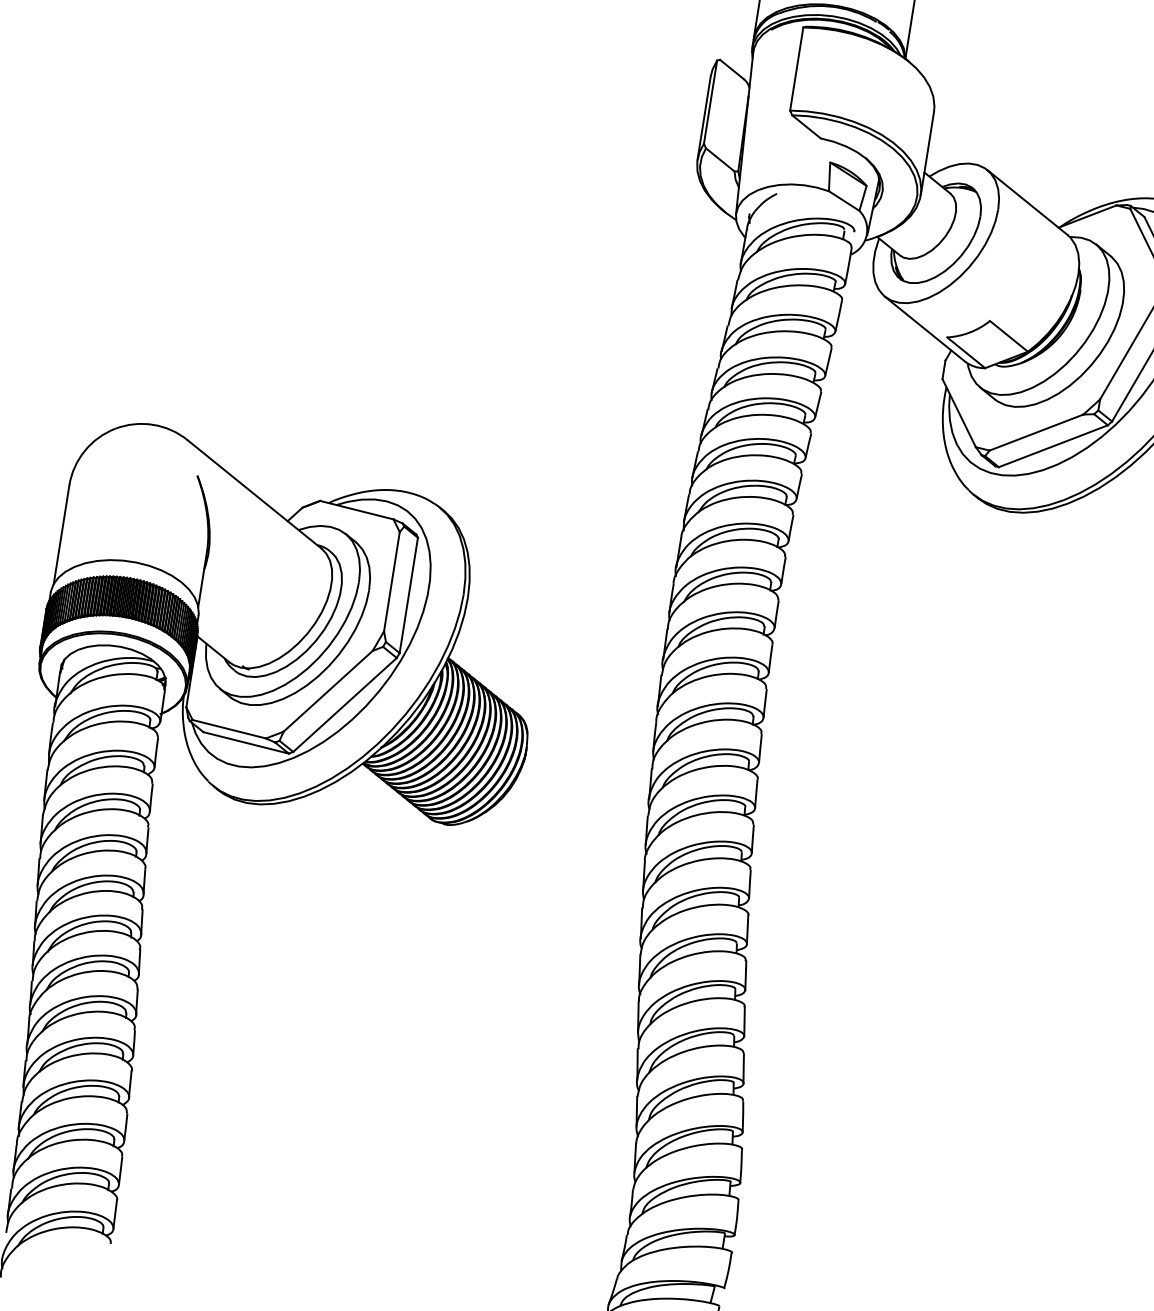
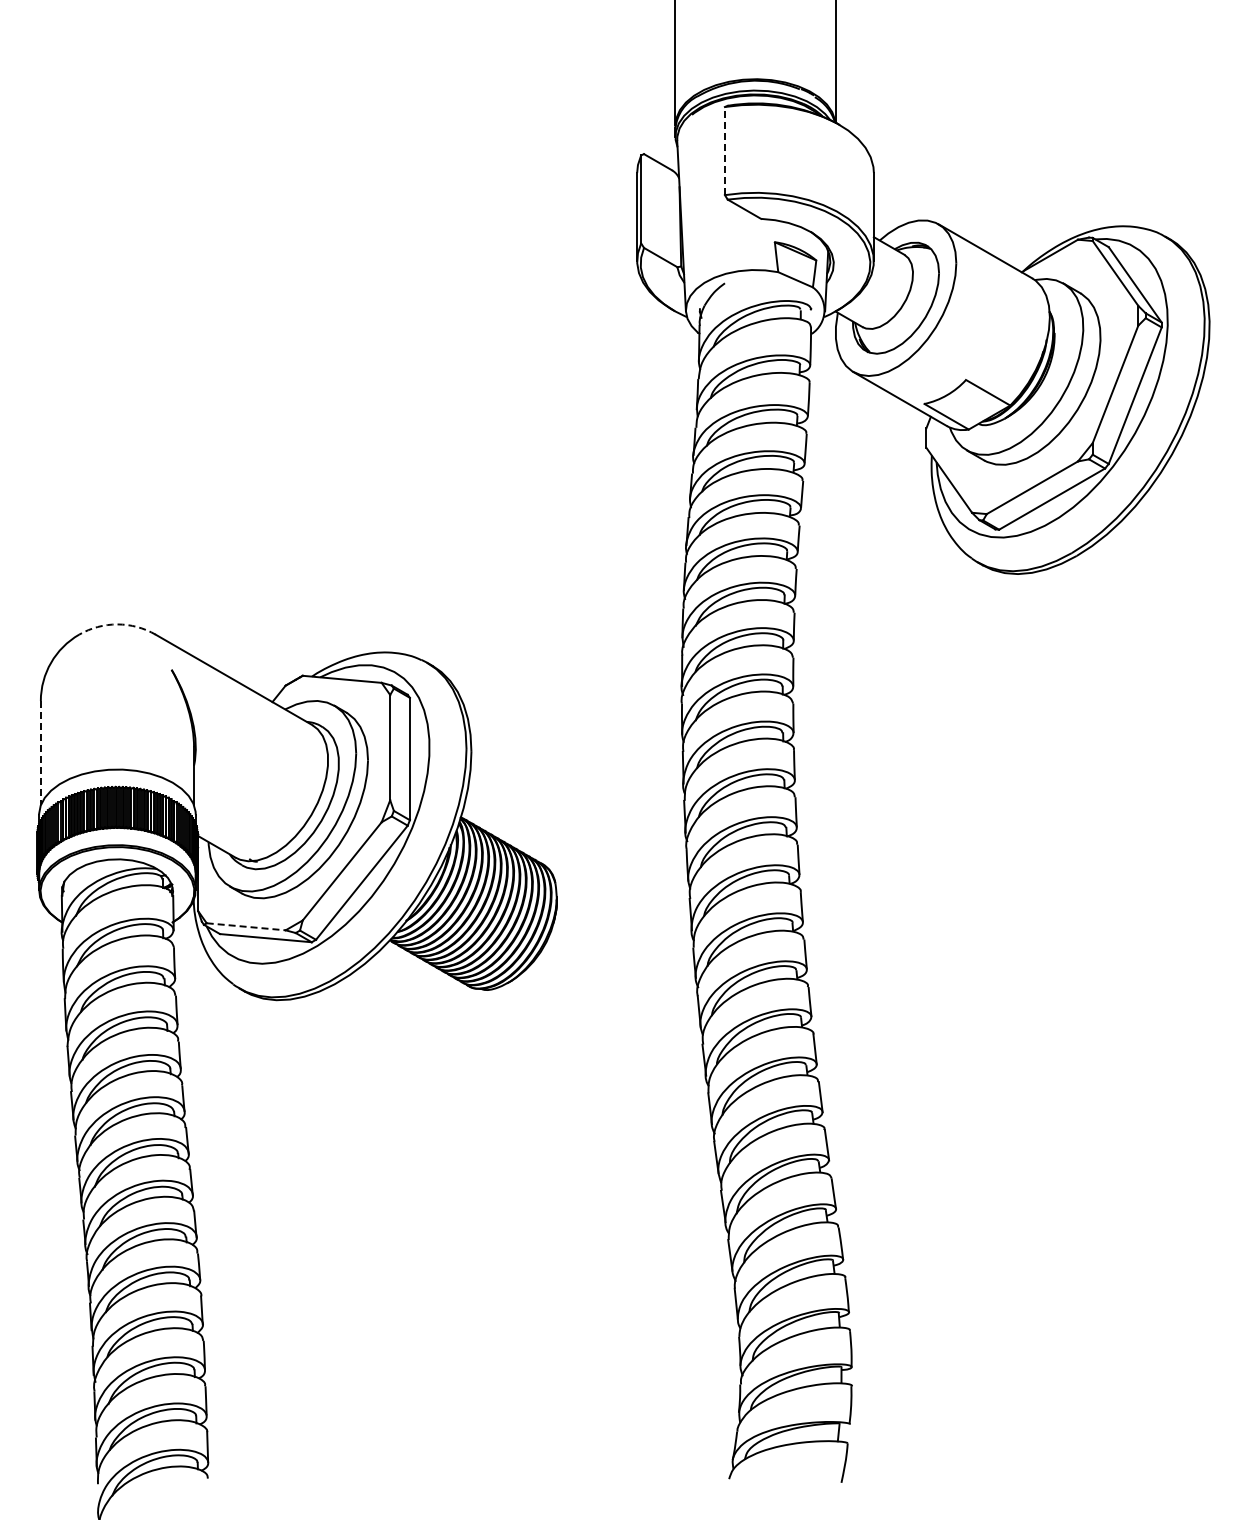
line: (796, 68) -> (724, 150), solid -> dashed
arc: (153, 424) -> (117, 624), solid -> dashed
line: (61, 535) -> (40, 753), solid -> dashed
line: (229, 729) -> (246, 926), solid -> dashed

